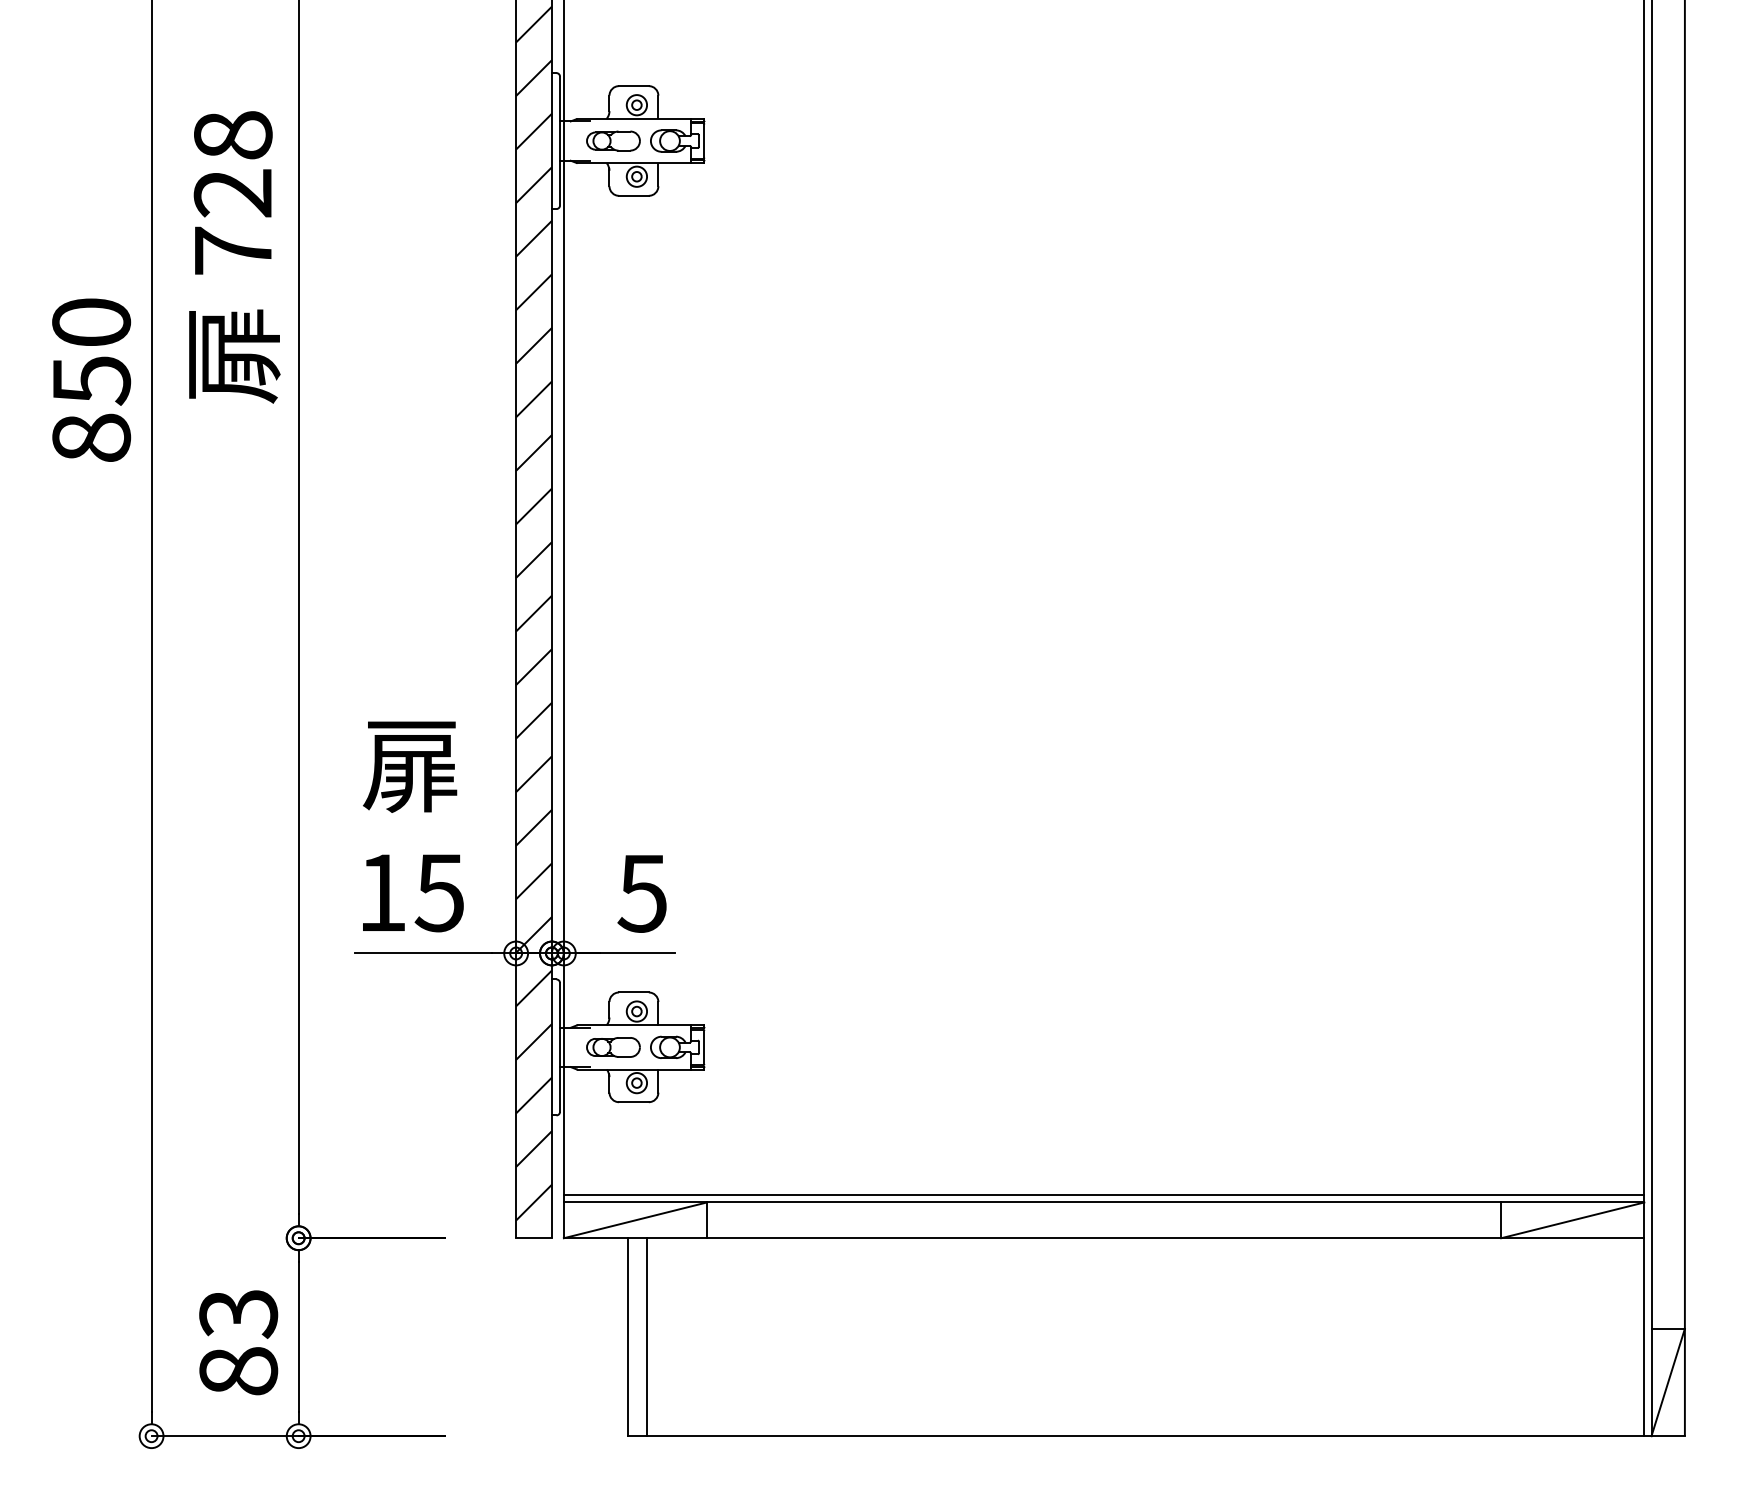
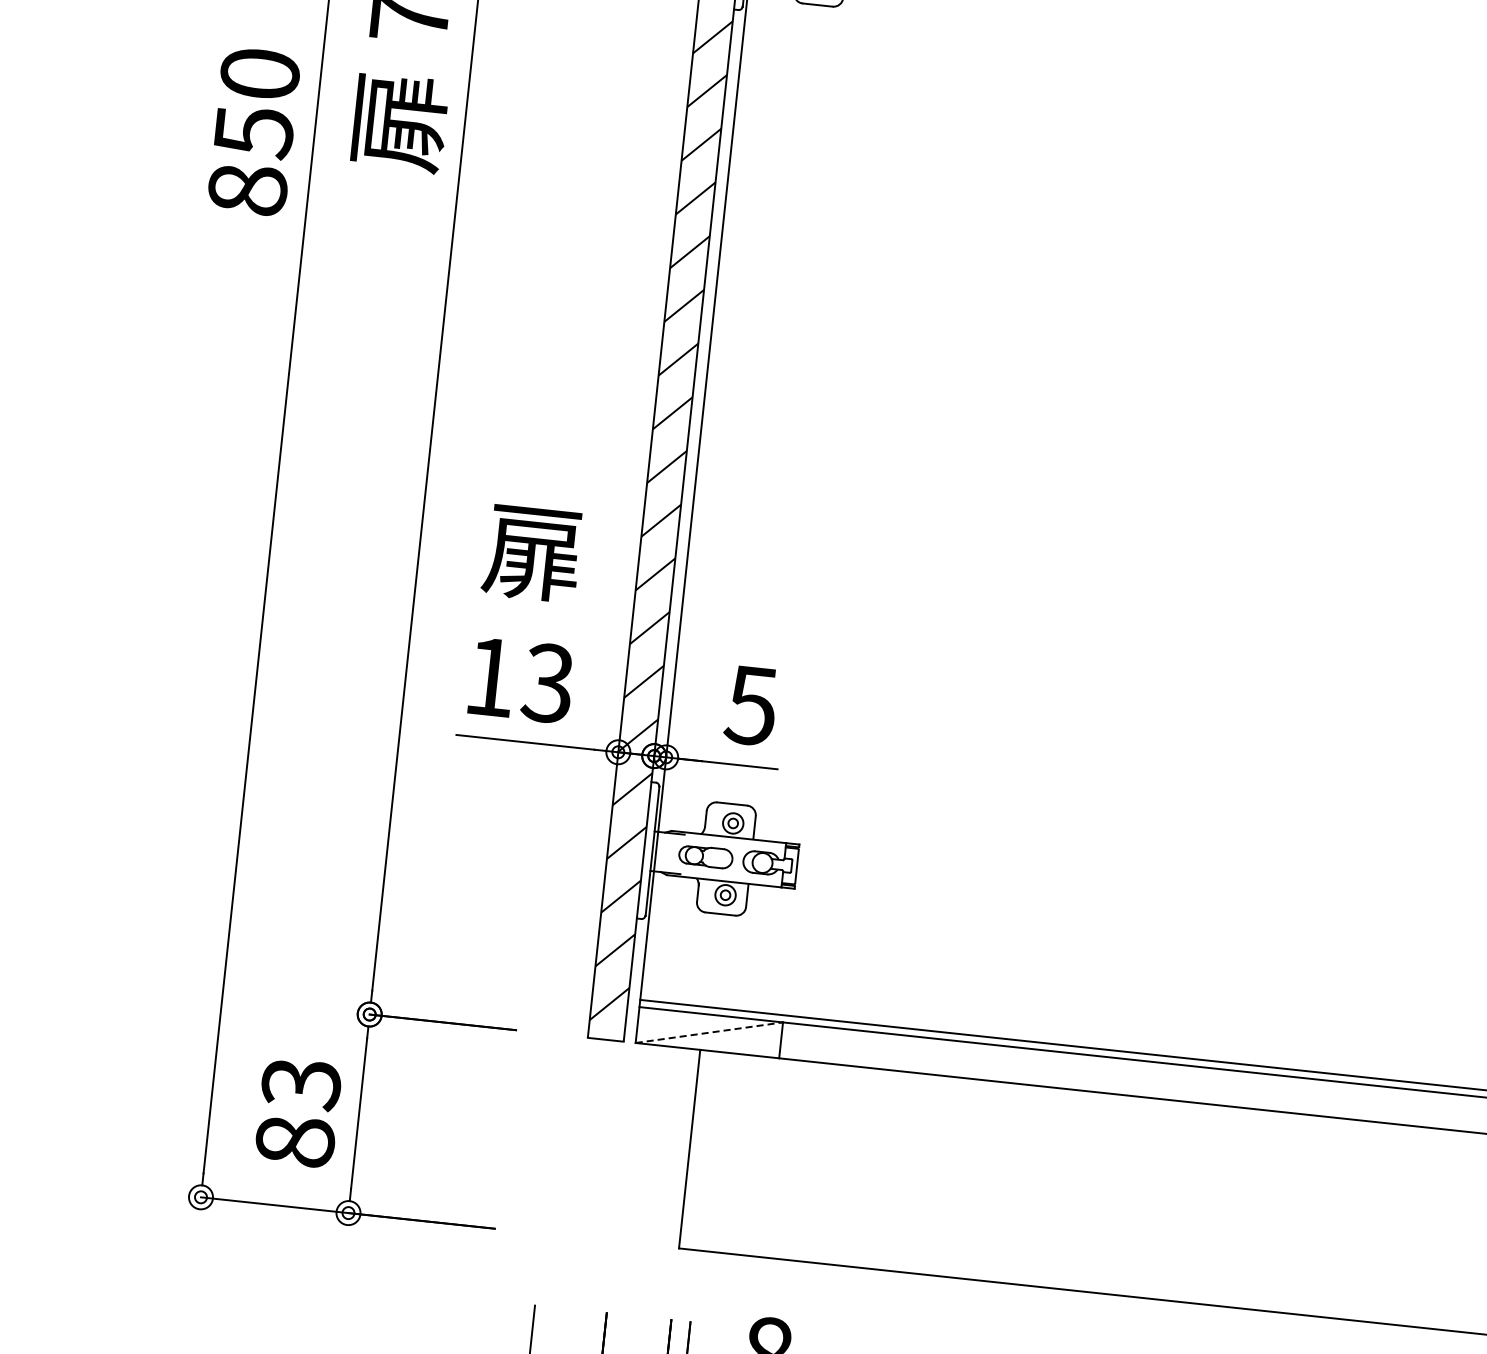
text: (438, 892) -> (547, 682), 15 -> 13
line: (635, 1220) -> (709, 1032), solid -> dashed
line: (647, 1337) -> (708, 1151), removed

